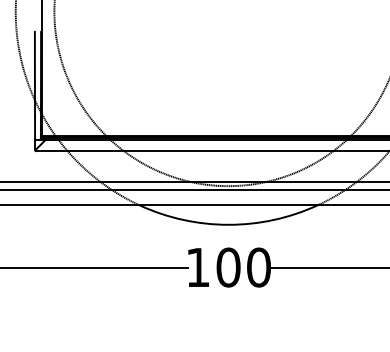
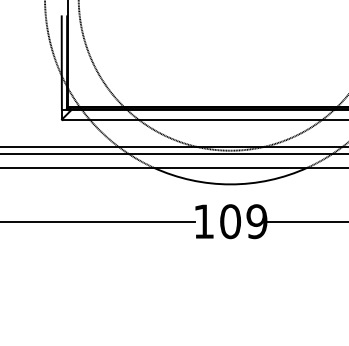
text: (258, 267) -> (256, 221), 100 -> 109

